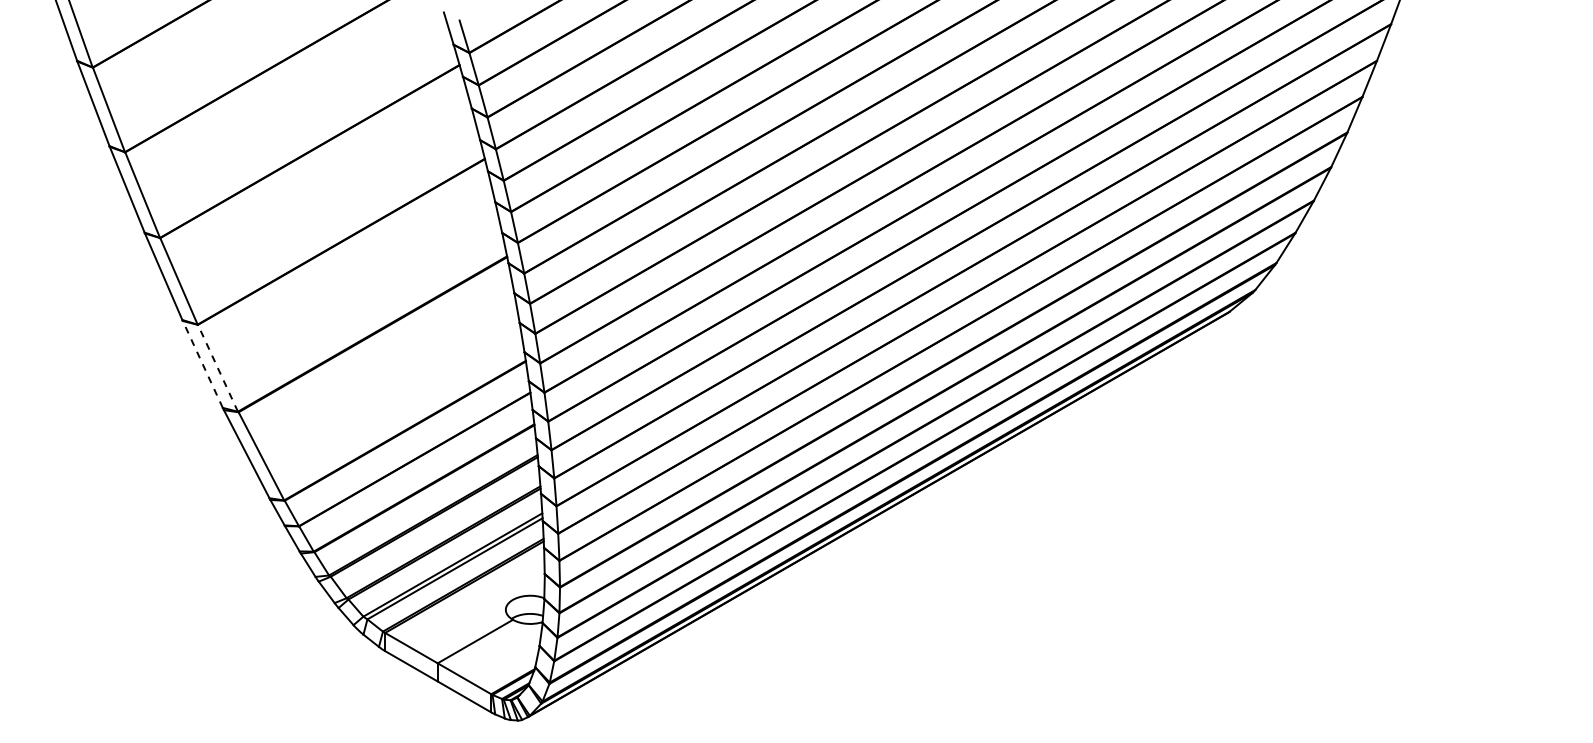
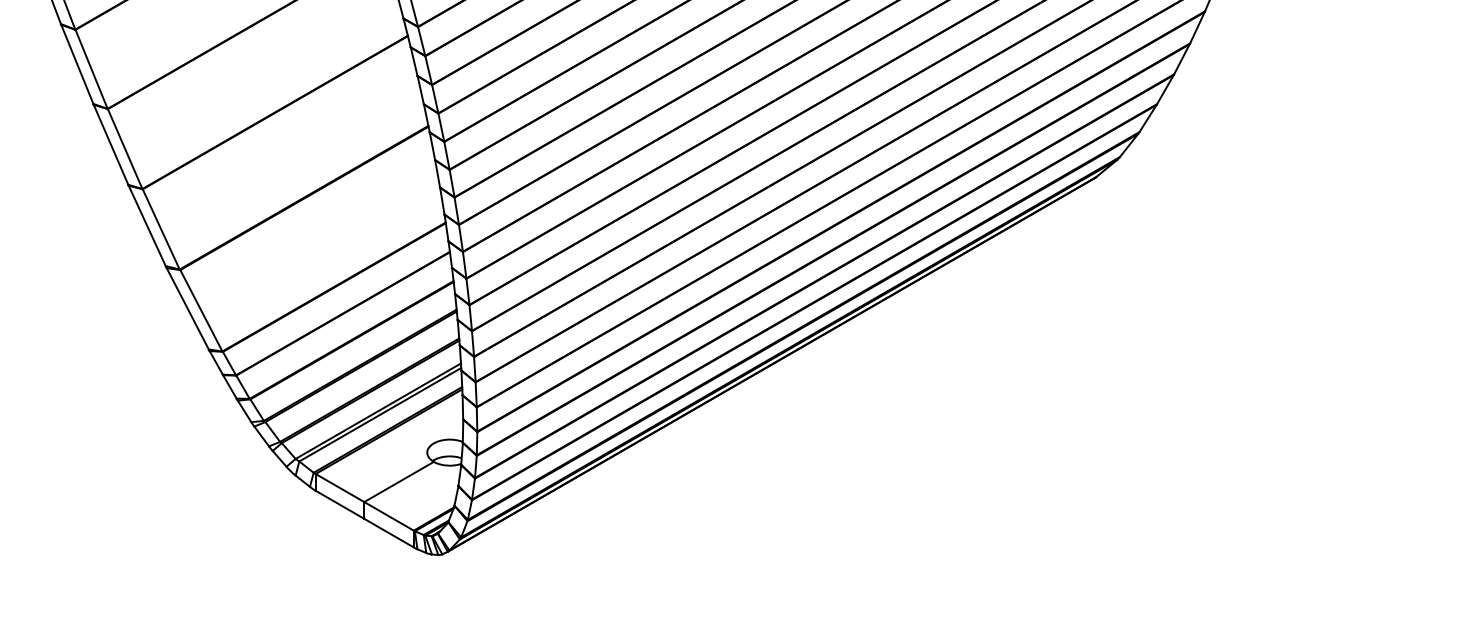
line: (202, 364) -> (146, 225), dashed -> solid
line: (217, 368) -> (160, 229), dashed -> solid

